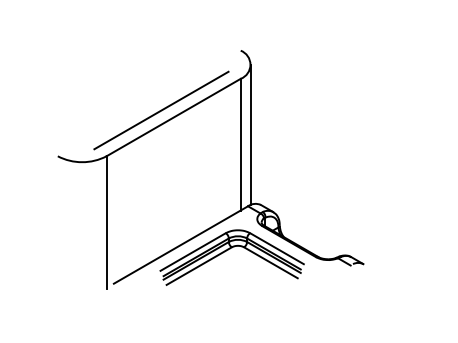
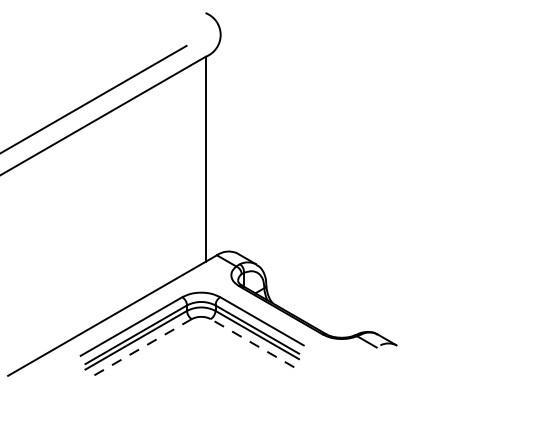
line: (250, 134) -> (220, 143), removed
line: (270, 262) -> (251, 342), solid -> dashed
line: (199, 266) -> (141, 349), solid -> dashed

